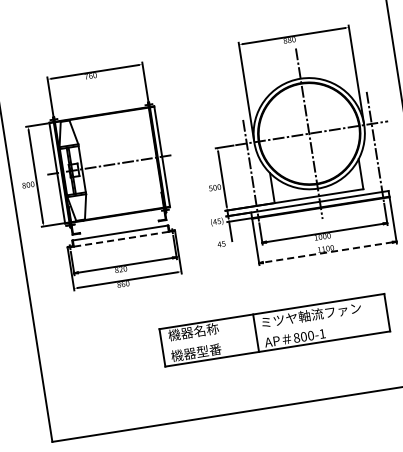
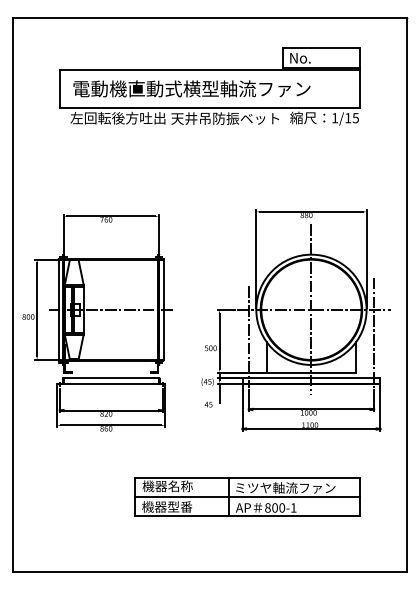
line: (121, 239) -> (111, 384), dashed -> solid
line: (326, 252) -> (310, 428), dashed -> solid
line: (274, 330) -> (247, 497), added

